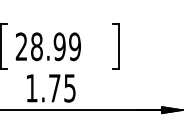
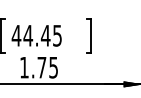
text: (47, 46) -> (36, 35), 28.99 -> 44.45

